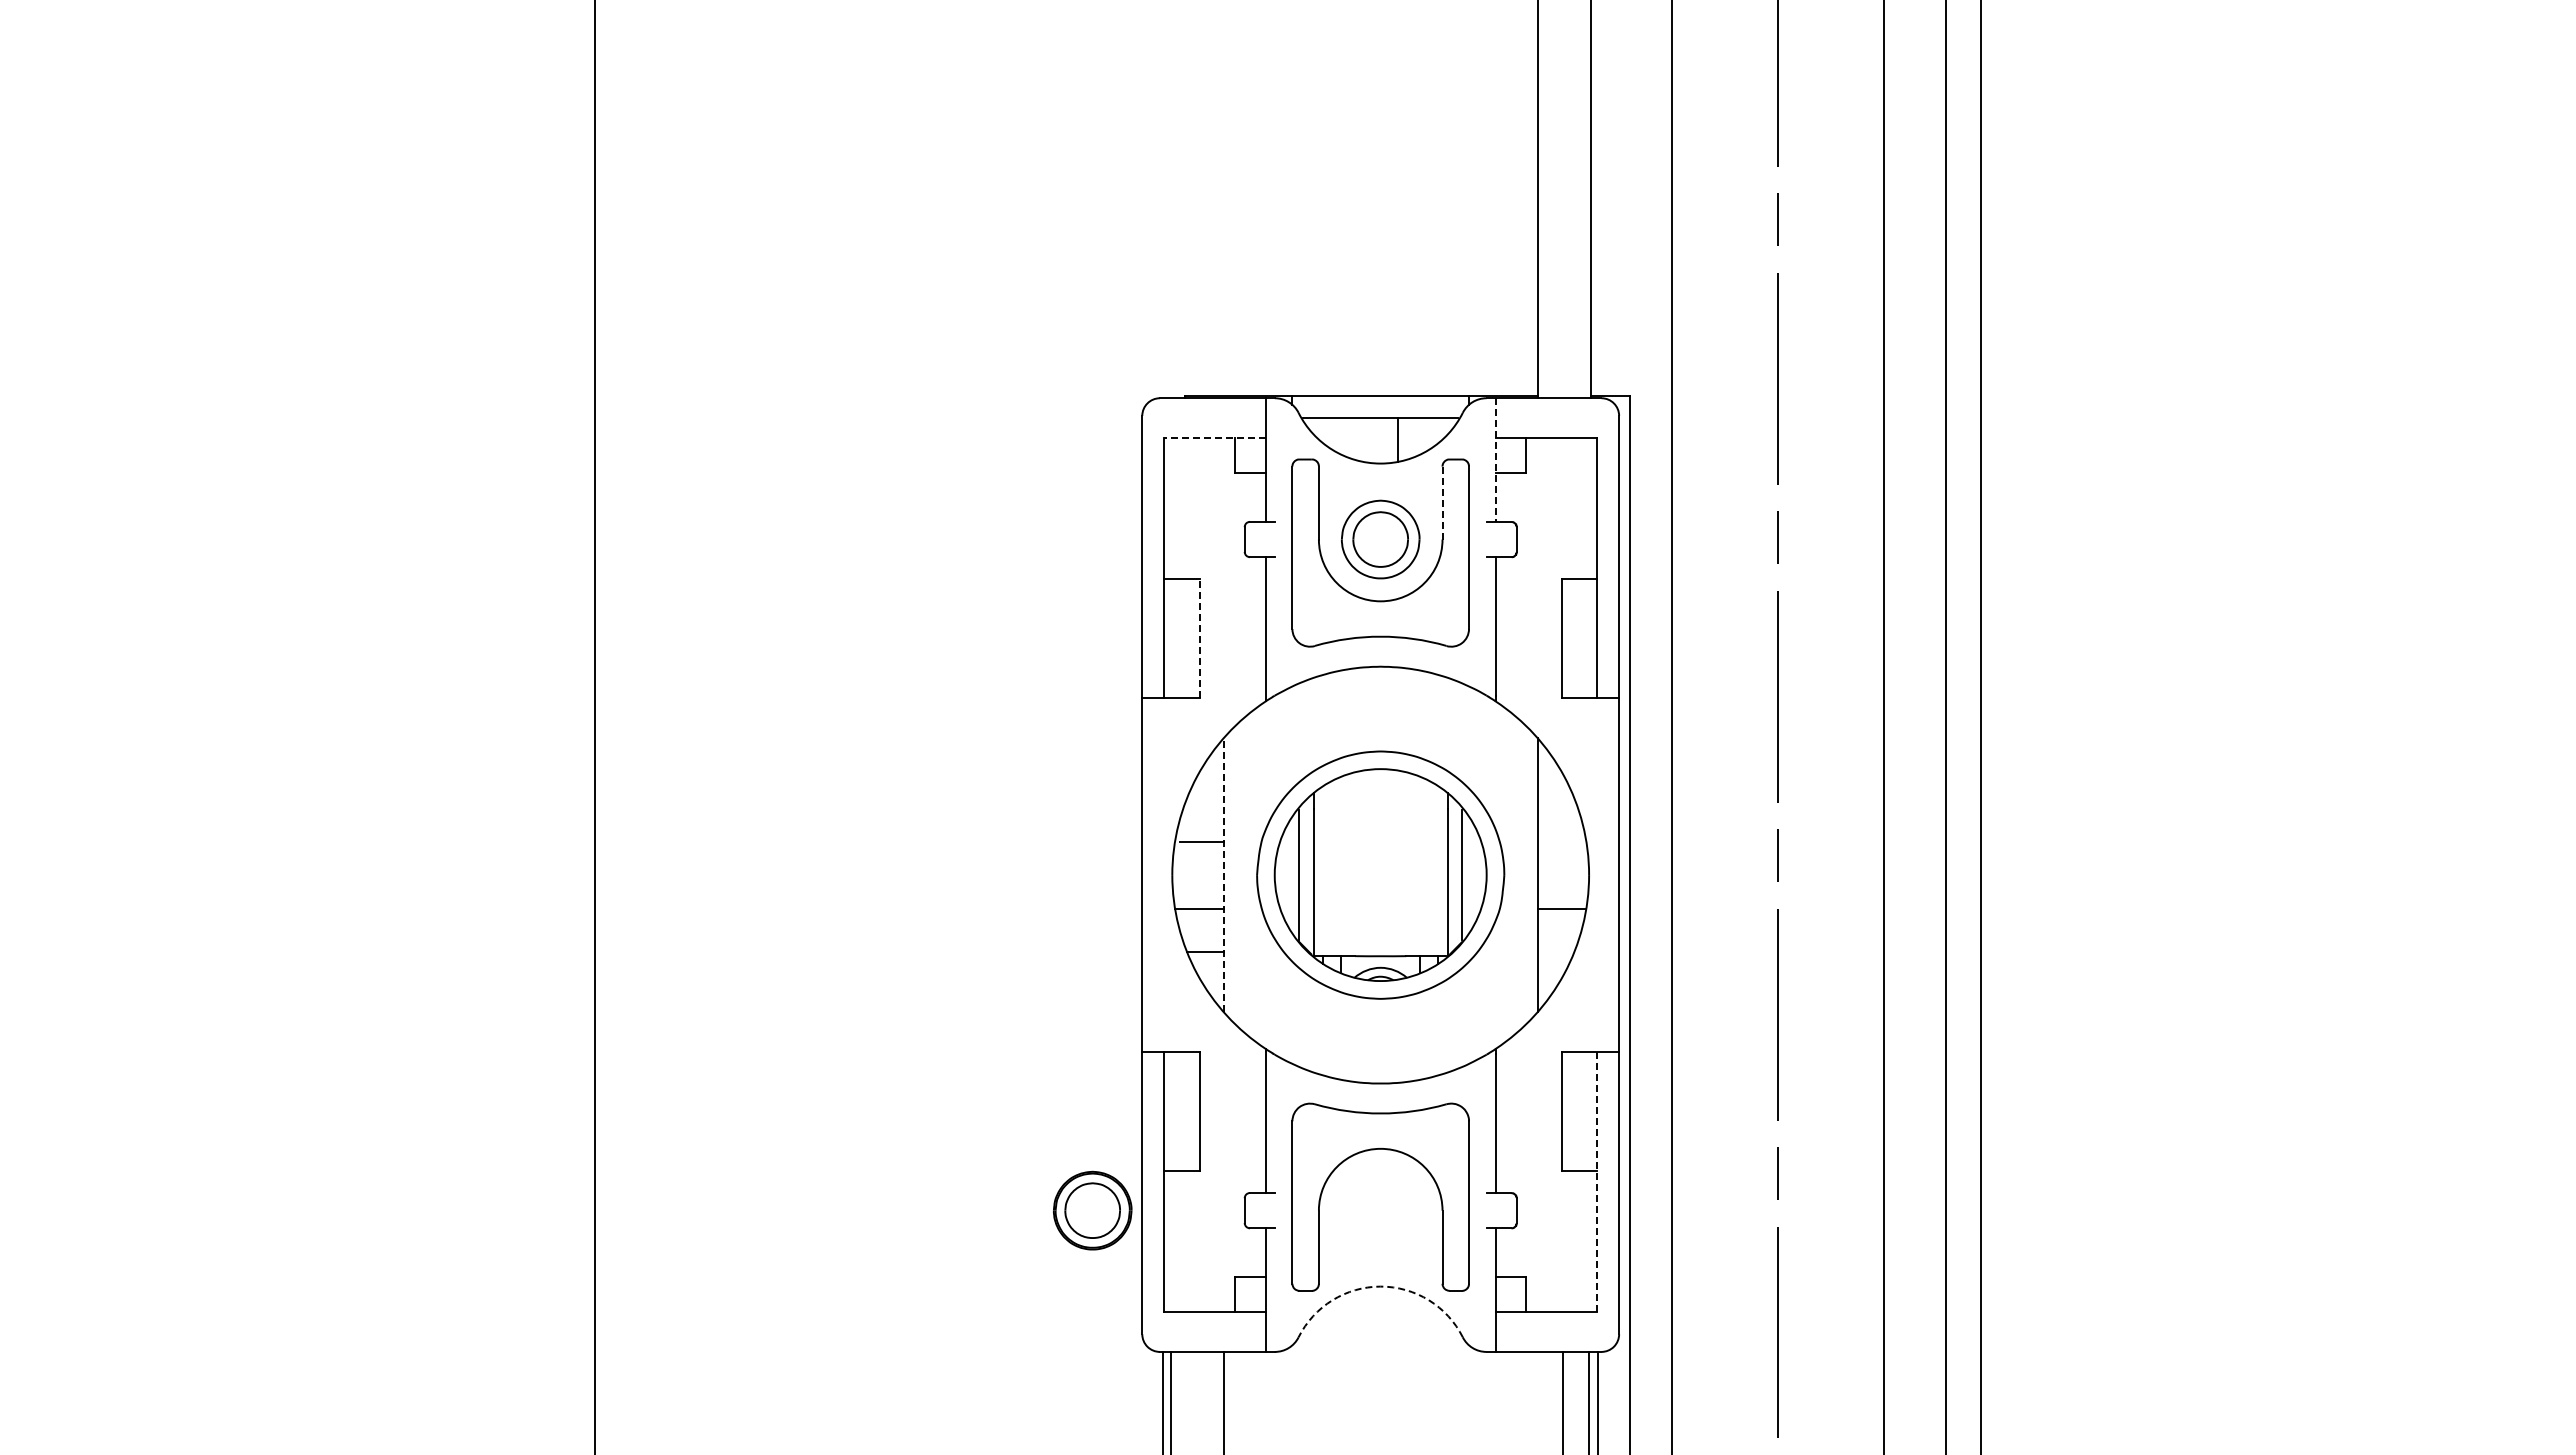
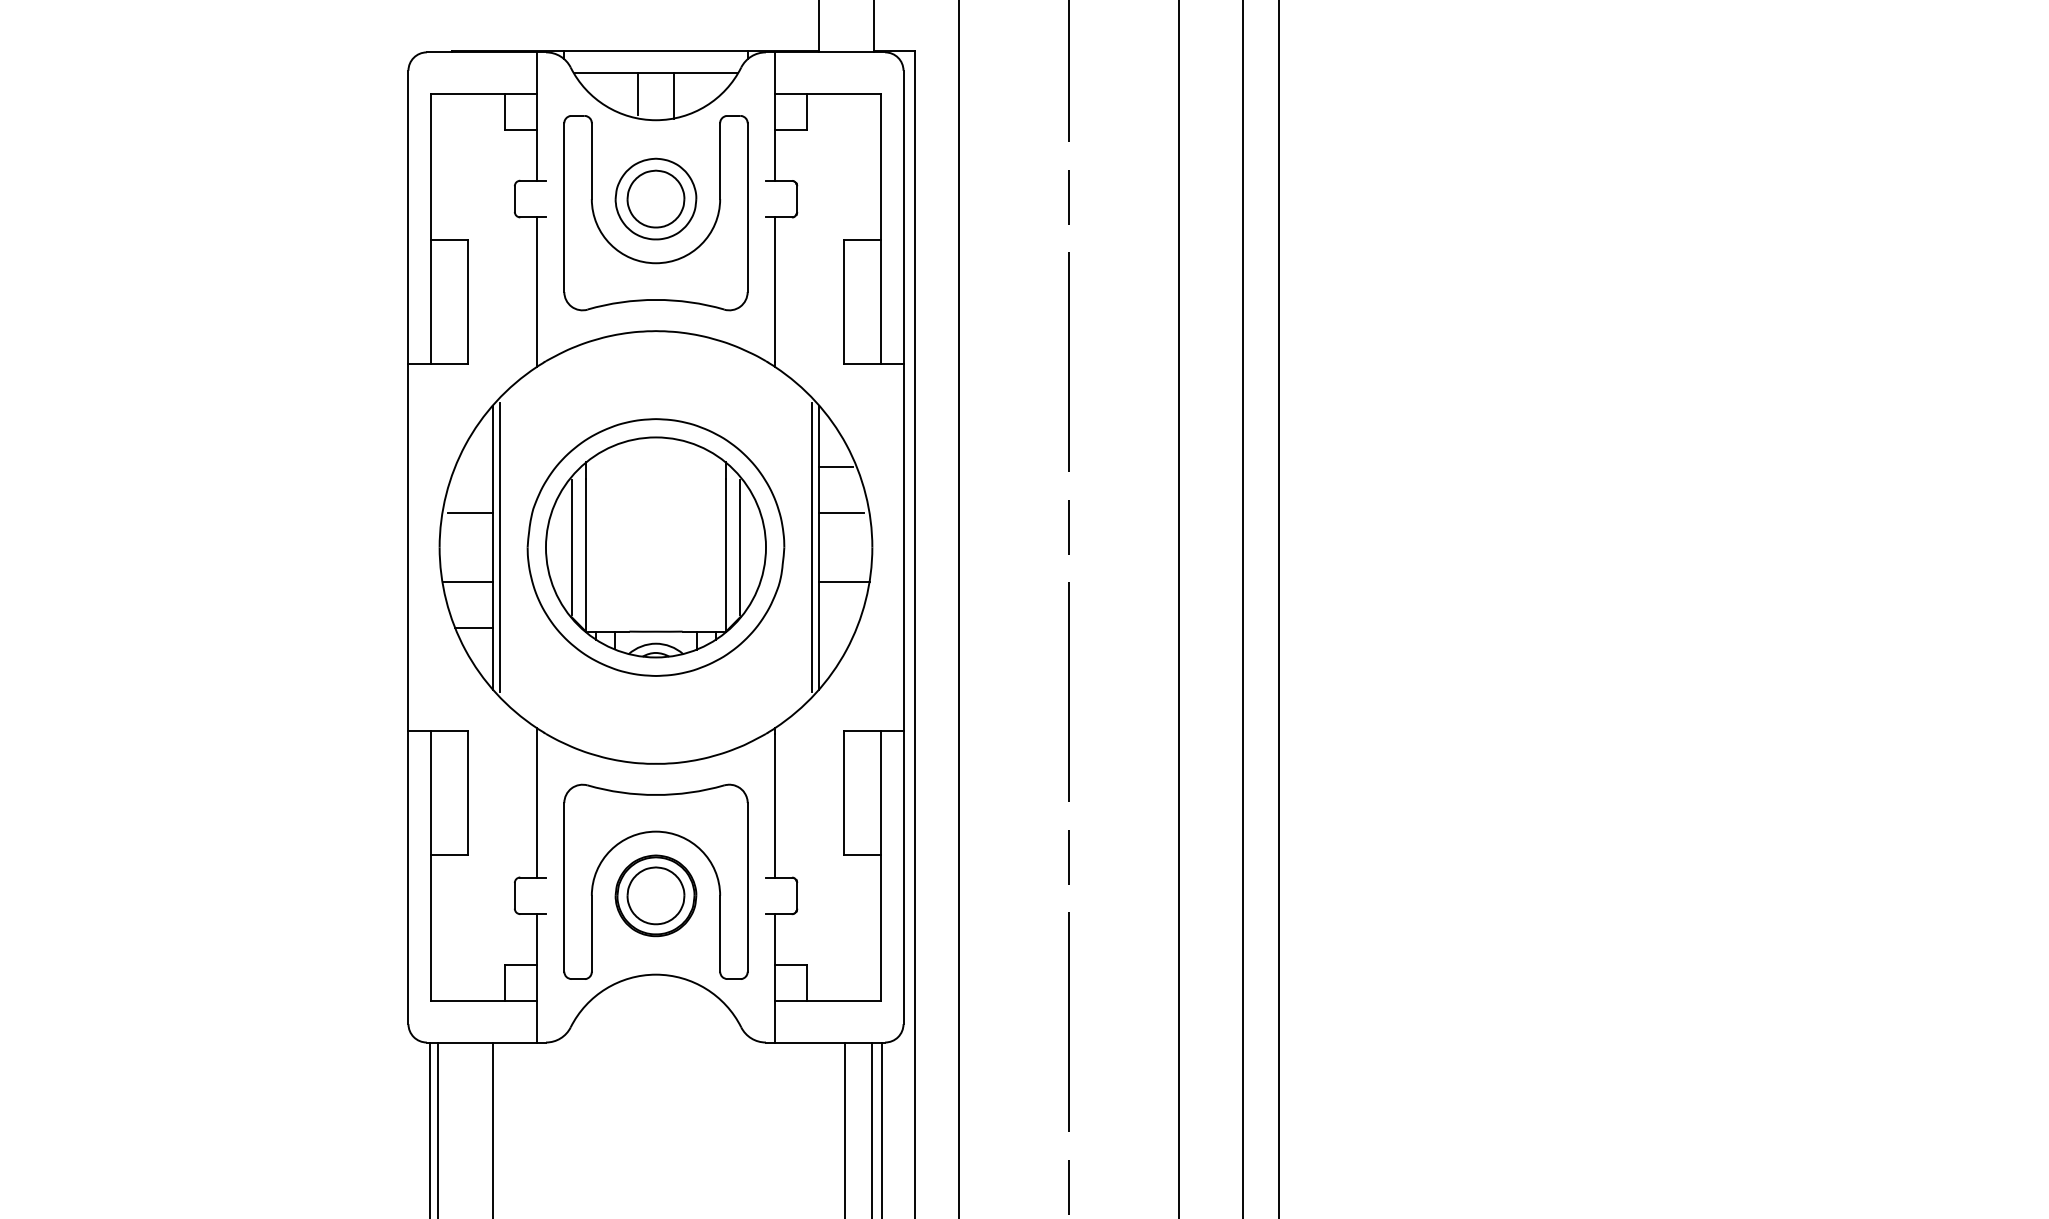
line: (1215, 437) -> (484, 93), dashed -> solid
line: (1363, 437) -> (638, 93), added
line: (1495, 460) -> (775, 117), dashed -> solid
line: (1442, 503) -> (720, 161), dashed -> solid
line: (1199, 638) -> (467, 301), dashed -> solid
line: (1553, 797) -> (835, 466), added
line: (1559, 841) -> (841, 512), added
line: (1230, 874) -> (500, 546), added
line: (1530, 874) -> (811, 546), added
line: (1223, 875) -> (492, 547), dashed -> solid
line: (1597, 1181) -> (881, 865), dashed -> solid
part: (1092, 1210) -> (655, 895), moved
arc: (1380, 1286) -> (655, 974), dashed -> solid

